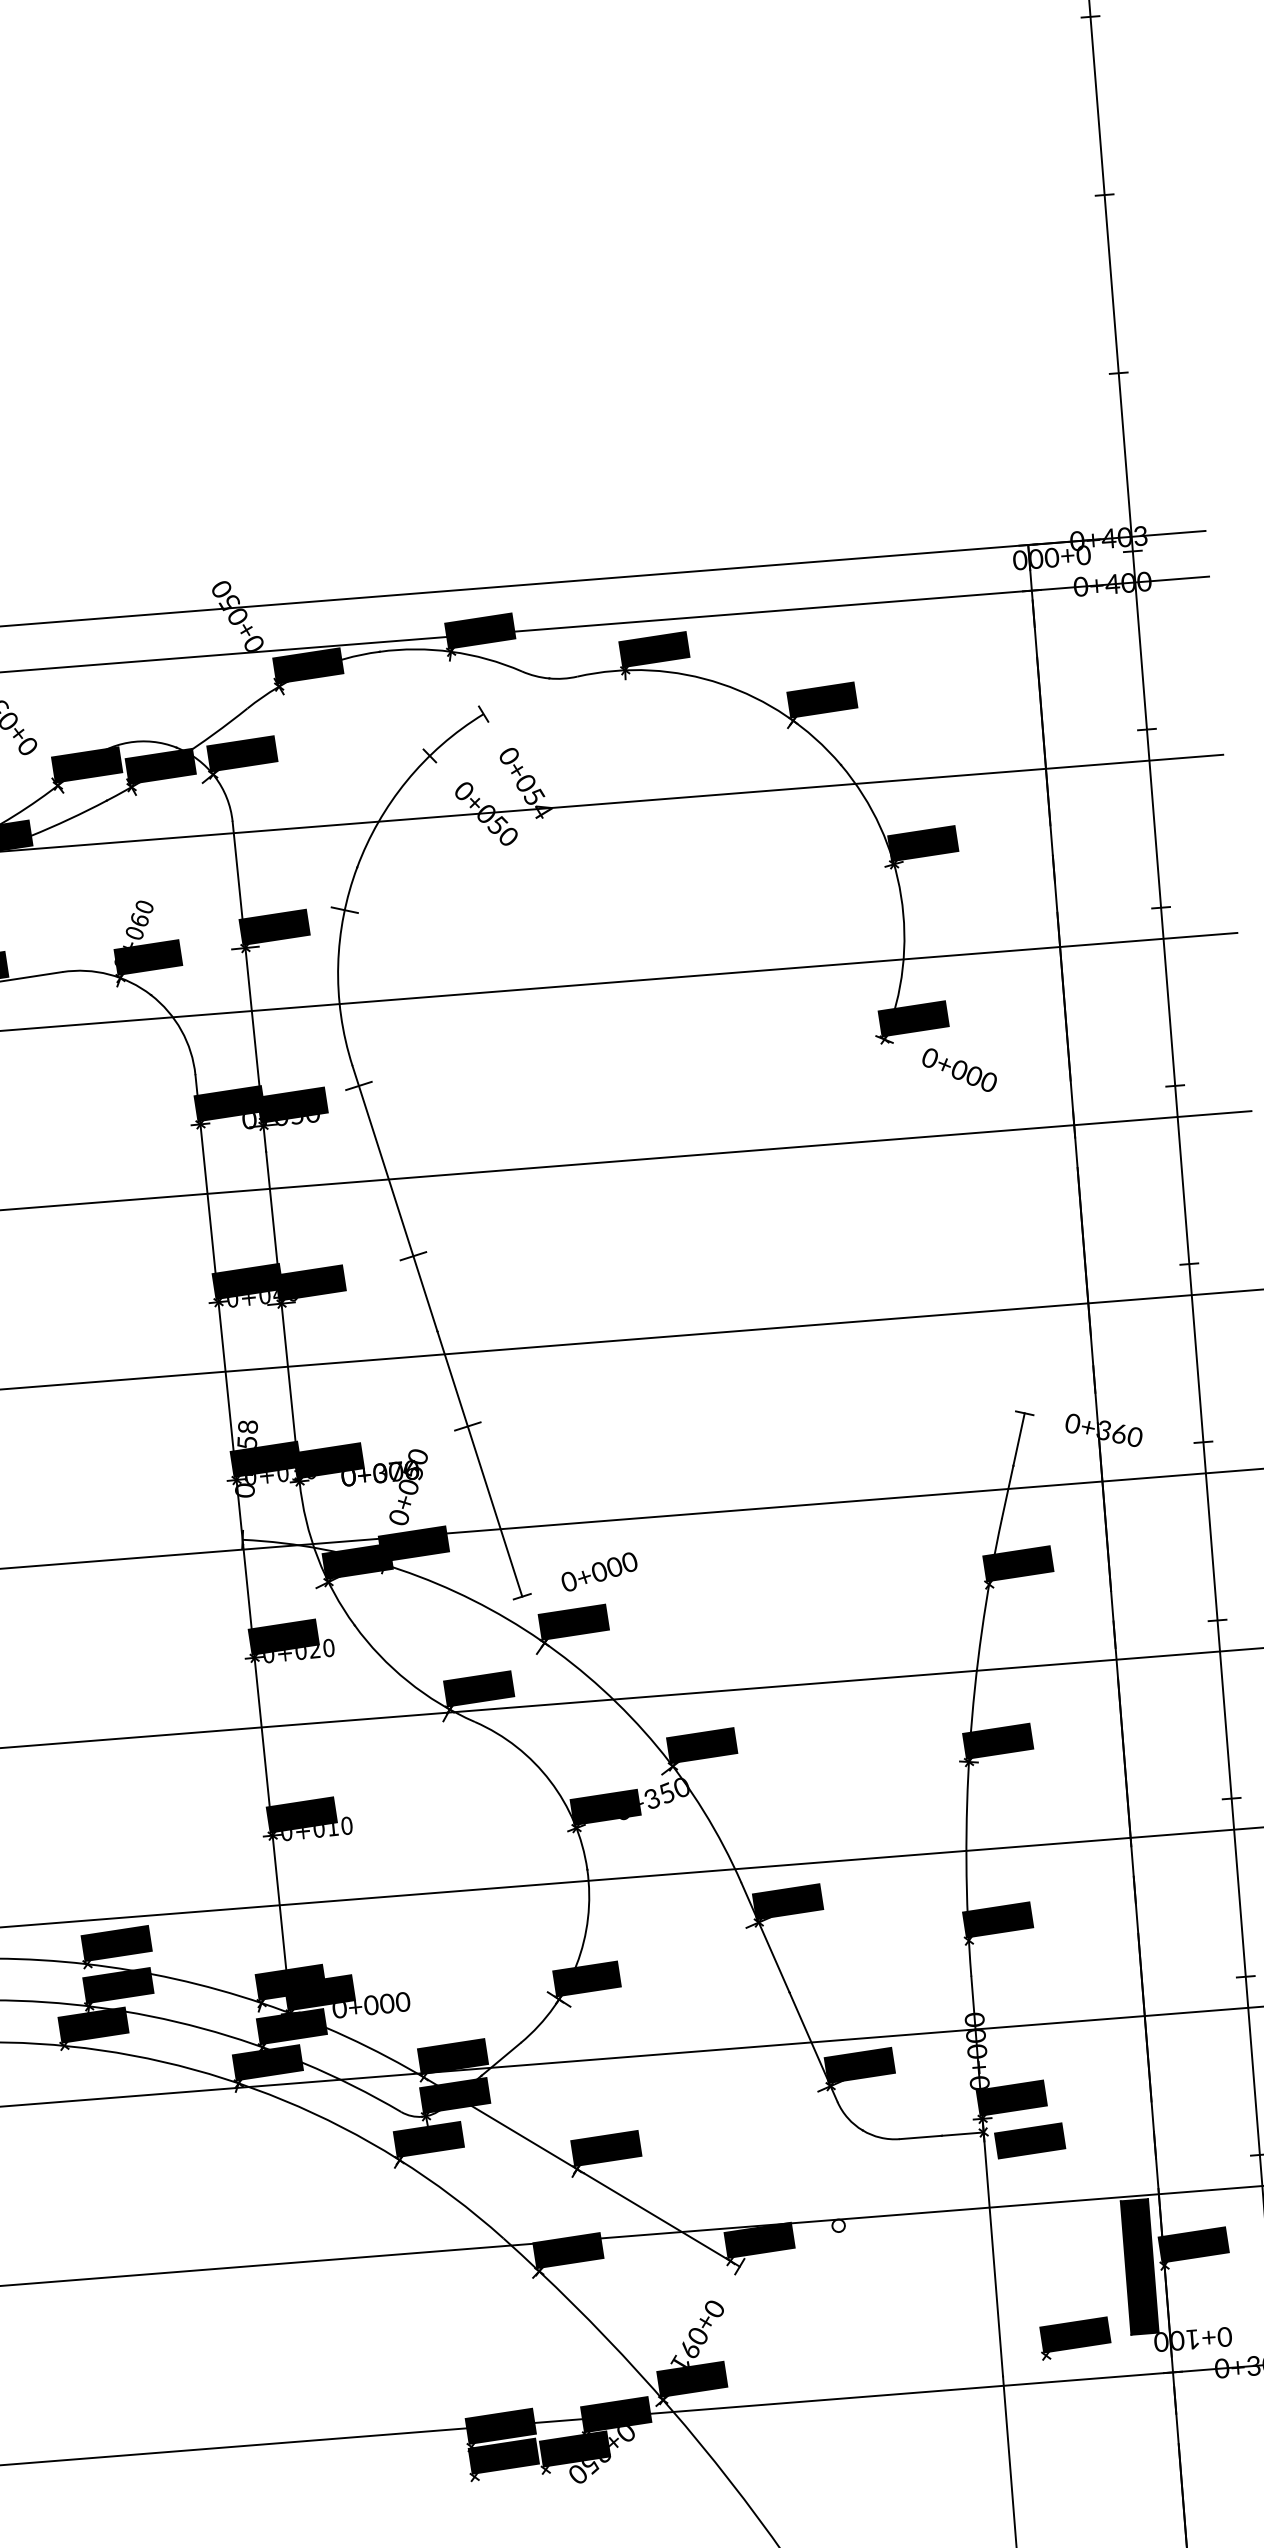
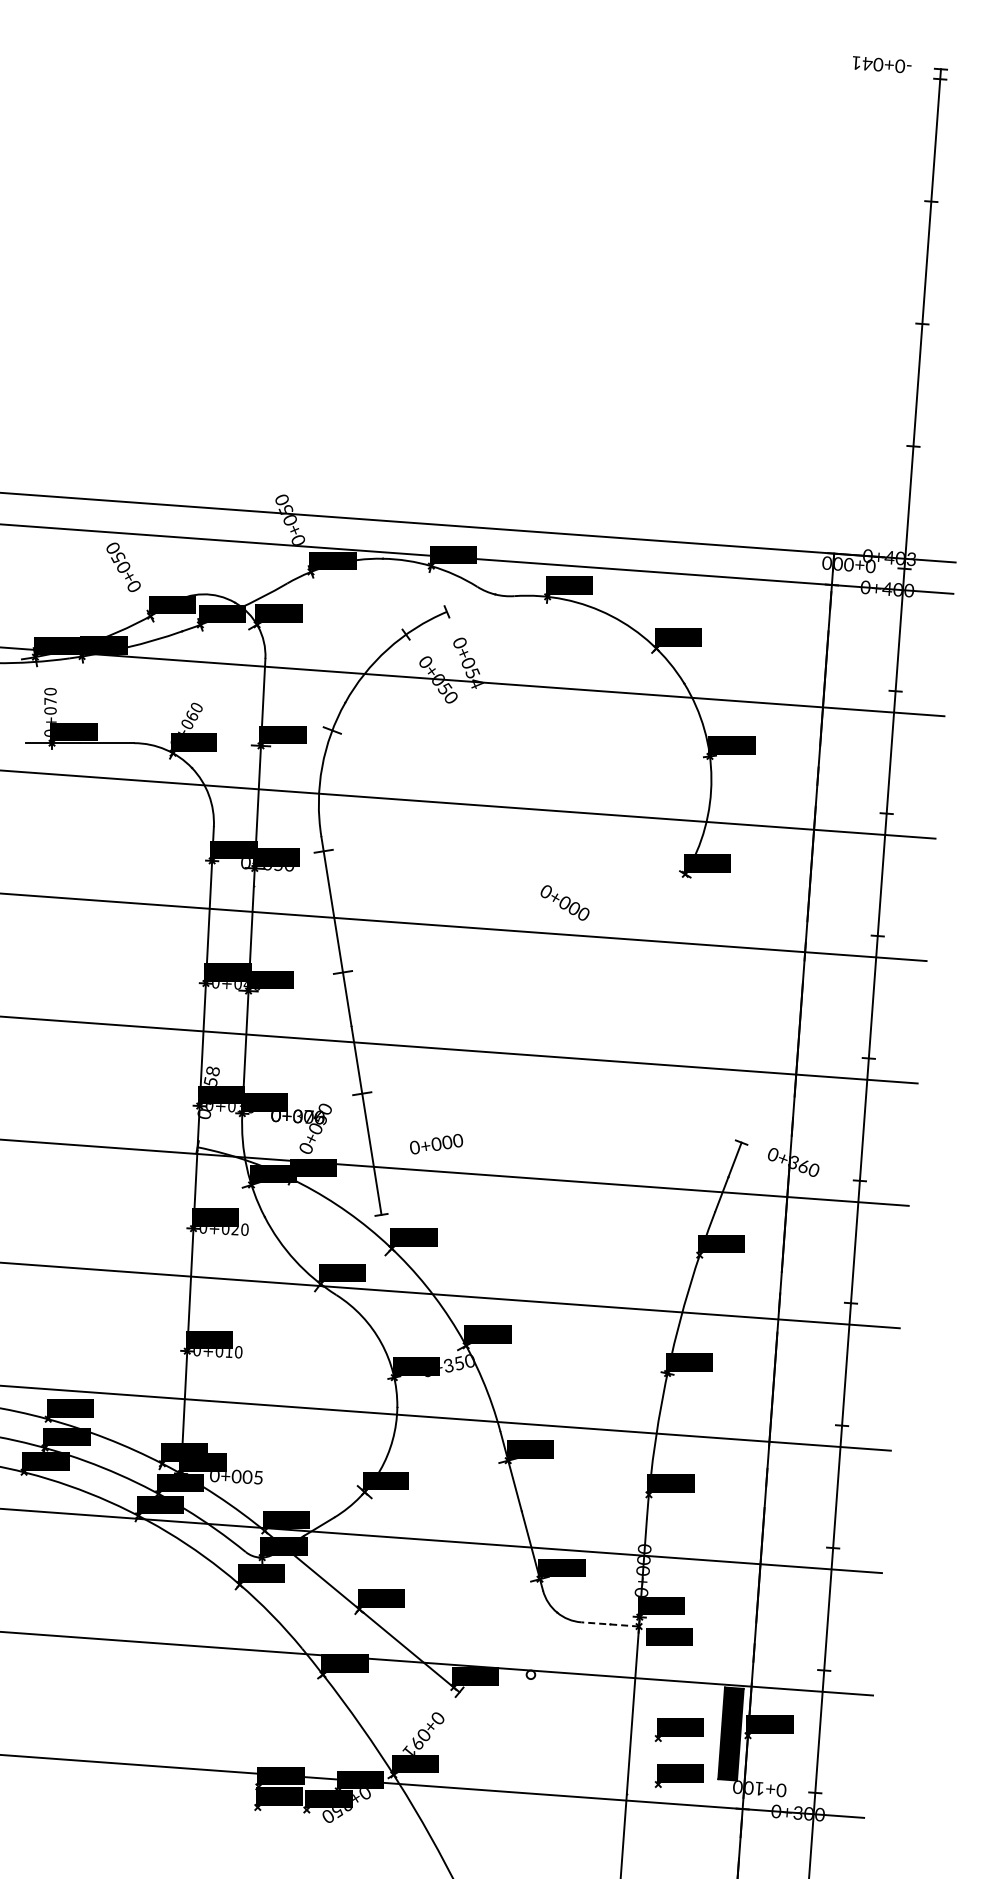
text: (958, 1069) -> (564, 902), moved
text: (599, 1572) -> (436, 1144), moved
text: (403, 2001) -> (258, 1477), 0+000 -> 0+005
line: (942, 2135) -> (610, 1624), solid -> dashed
part: (1063, 2272) -> (678, 1729), added

